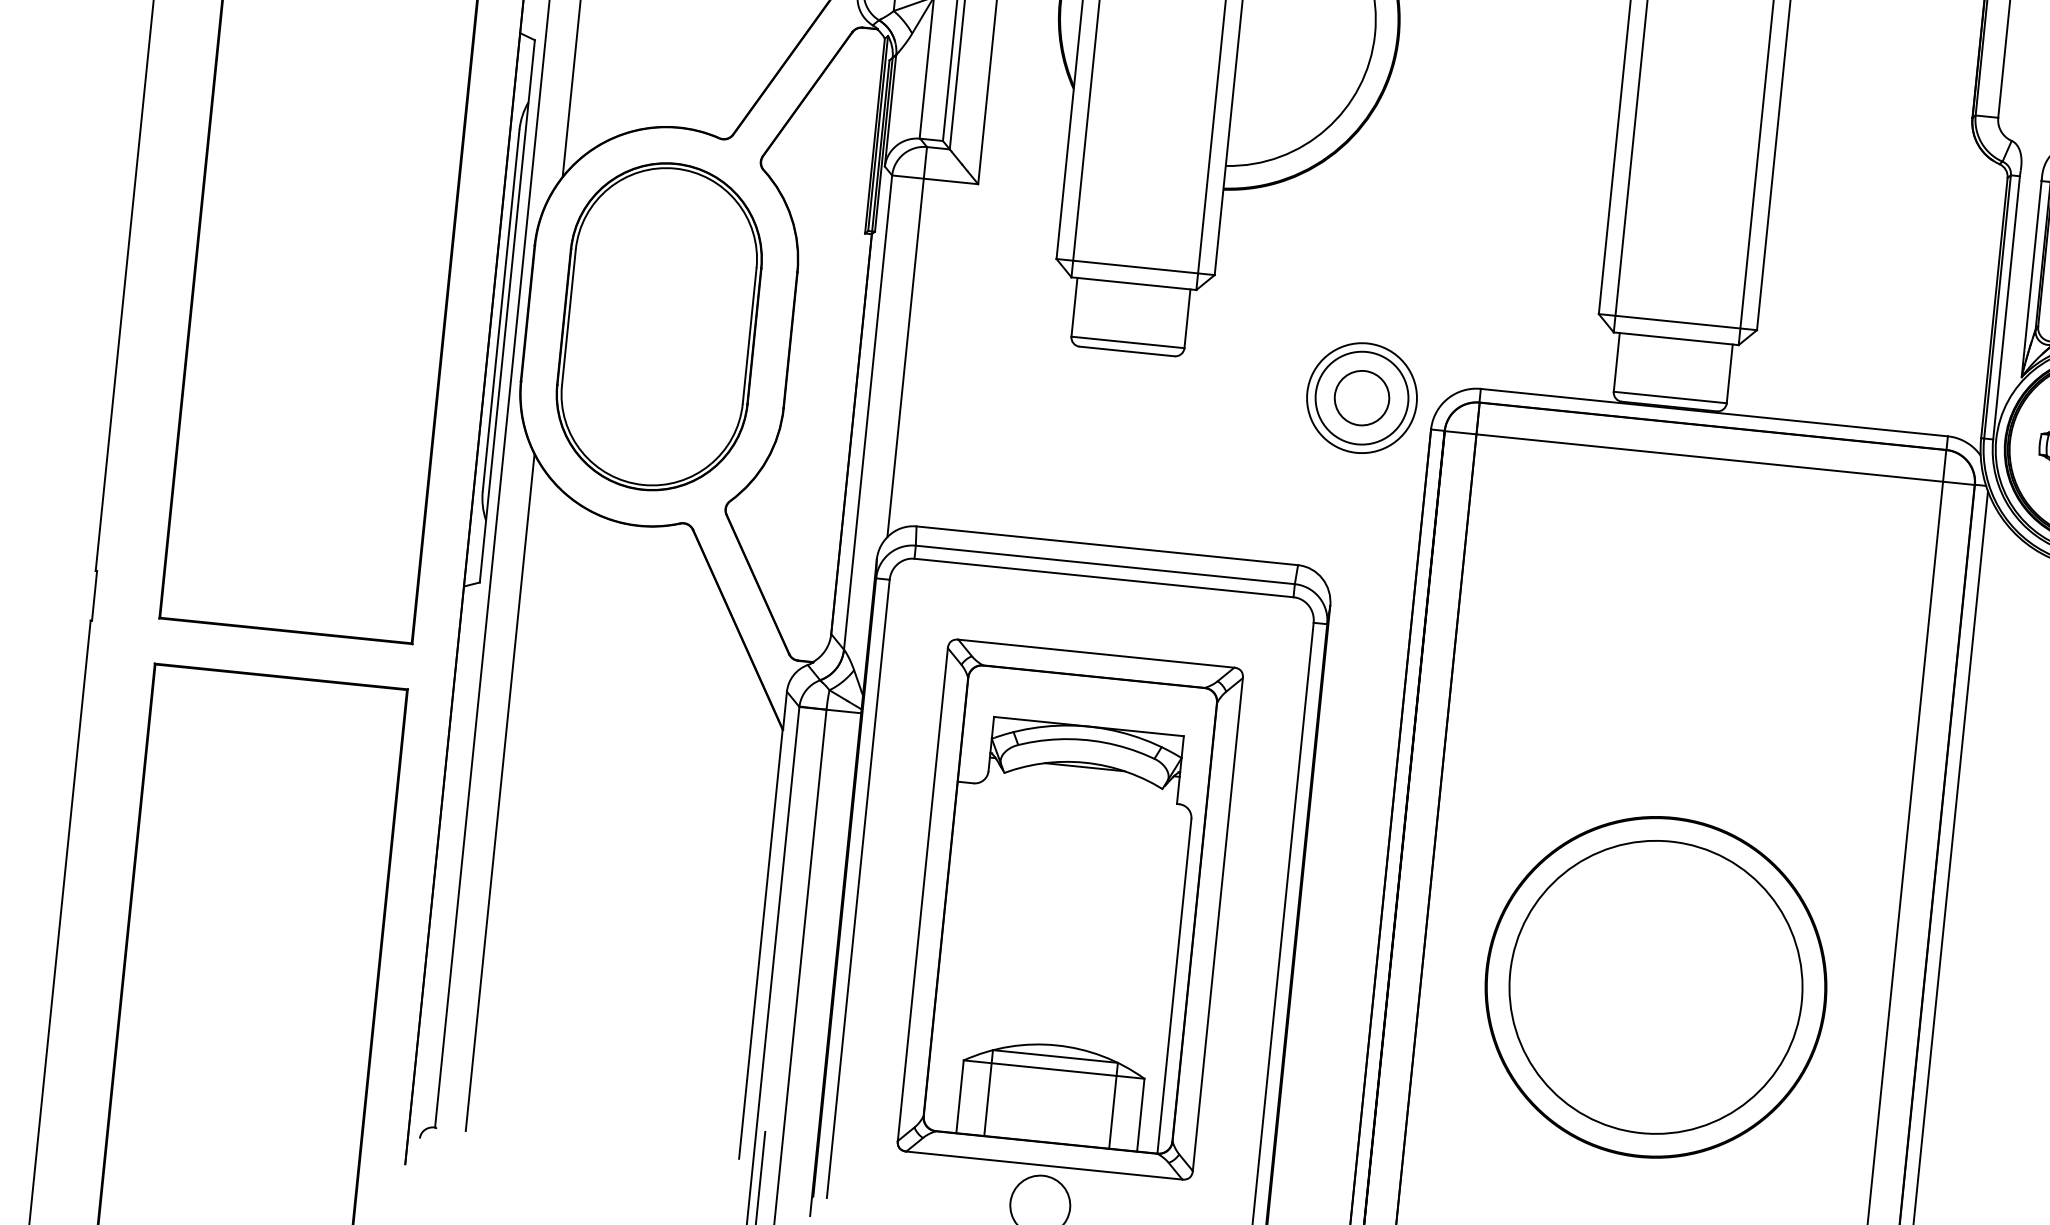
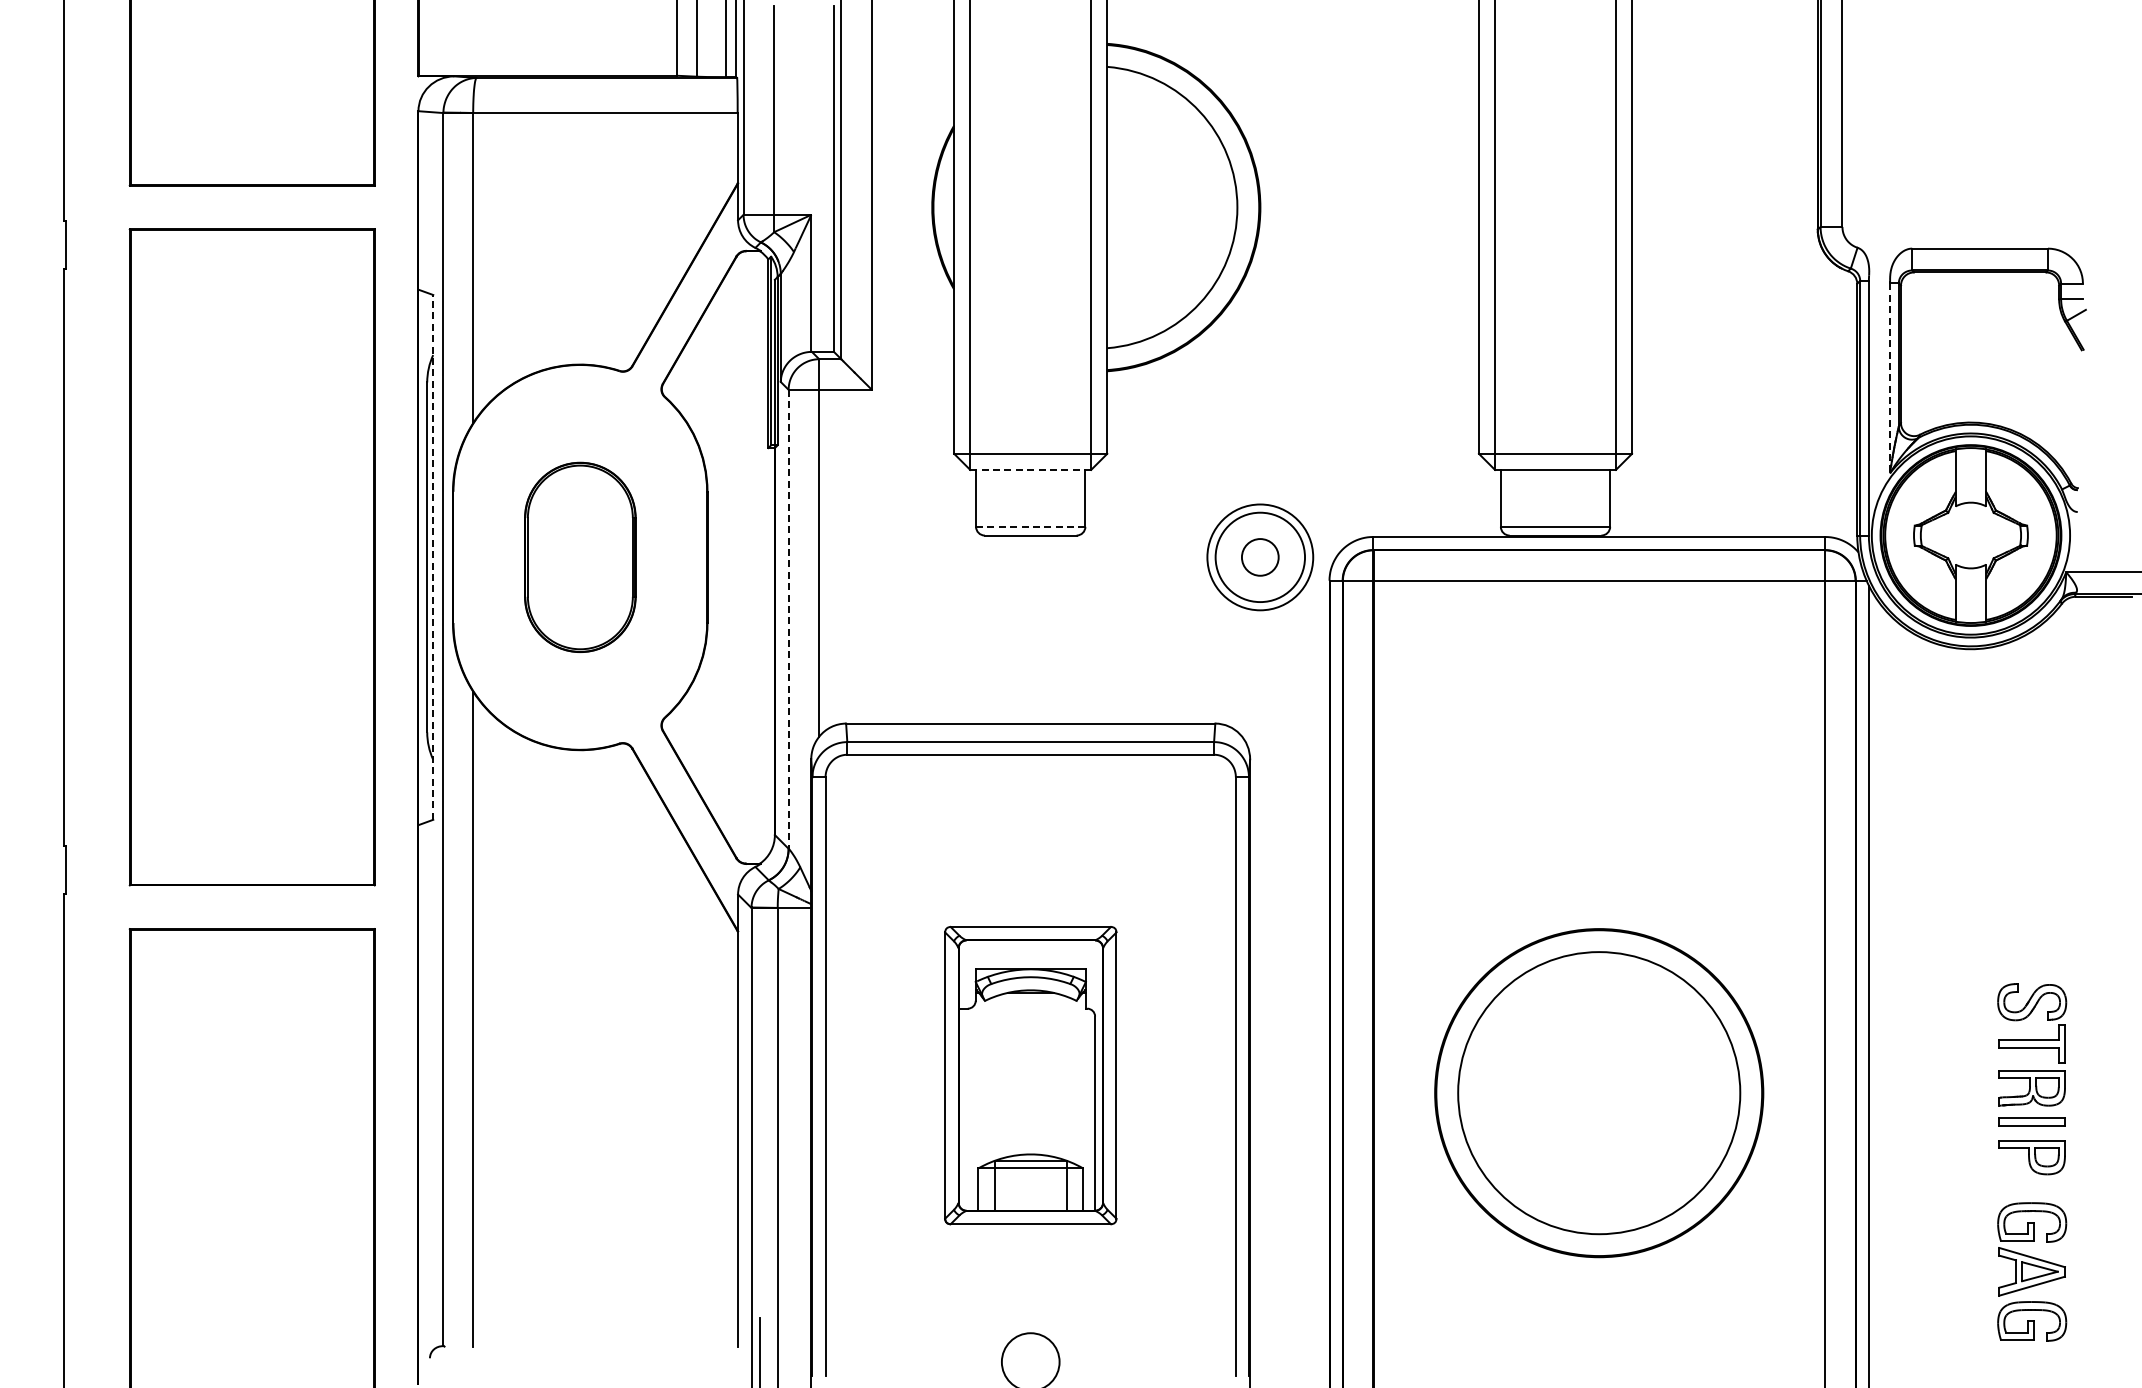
line: (2032, 279) -> (1890, 378), solid -> dashed
line: (1134, 283) -> (1031, 469), solid -> dashed
line: (507, 310) -> (433, 556), solid -> dashed
part: (659, 326) -> (580, 557), size x0.6
line: (1127, 342) -> (1030, 526), solid -> dashed
circle: (1362, 398) -> (1260, 557), size x0.7
line: (867, 412) -> (788, 619), solid -> dashed
part: (1070, 909) -> (1030, 1075), size x0.6

